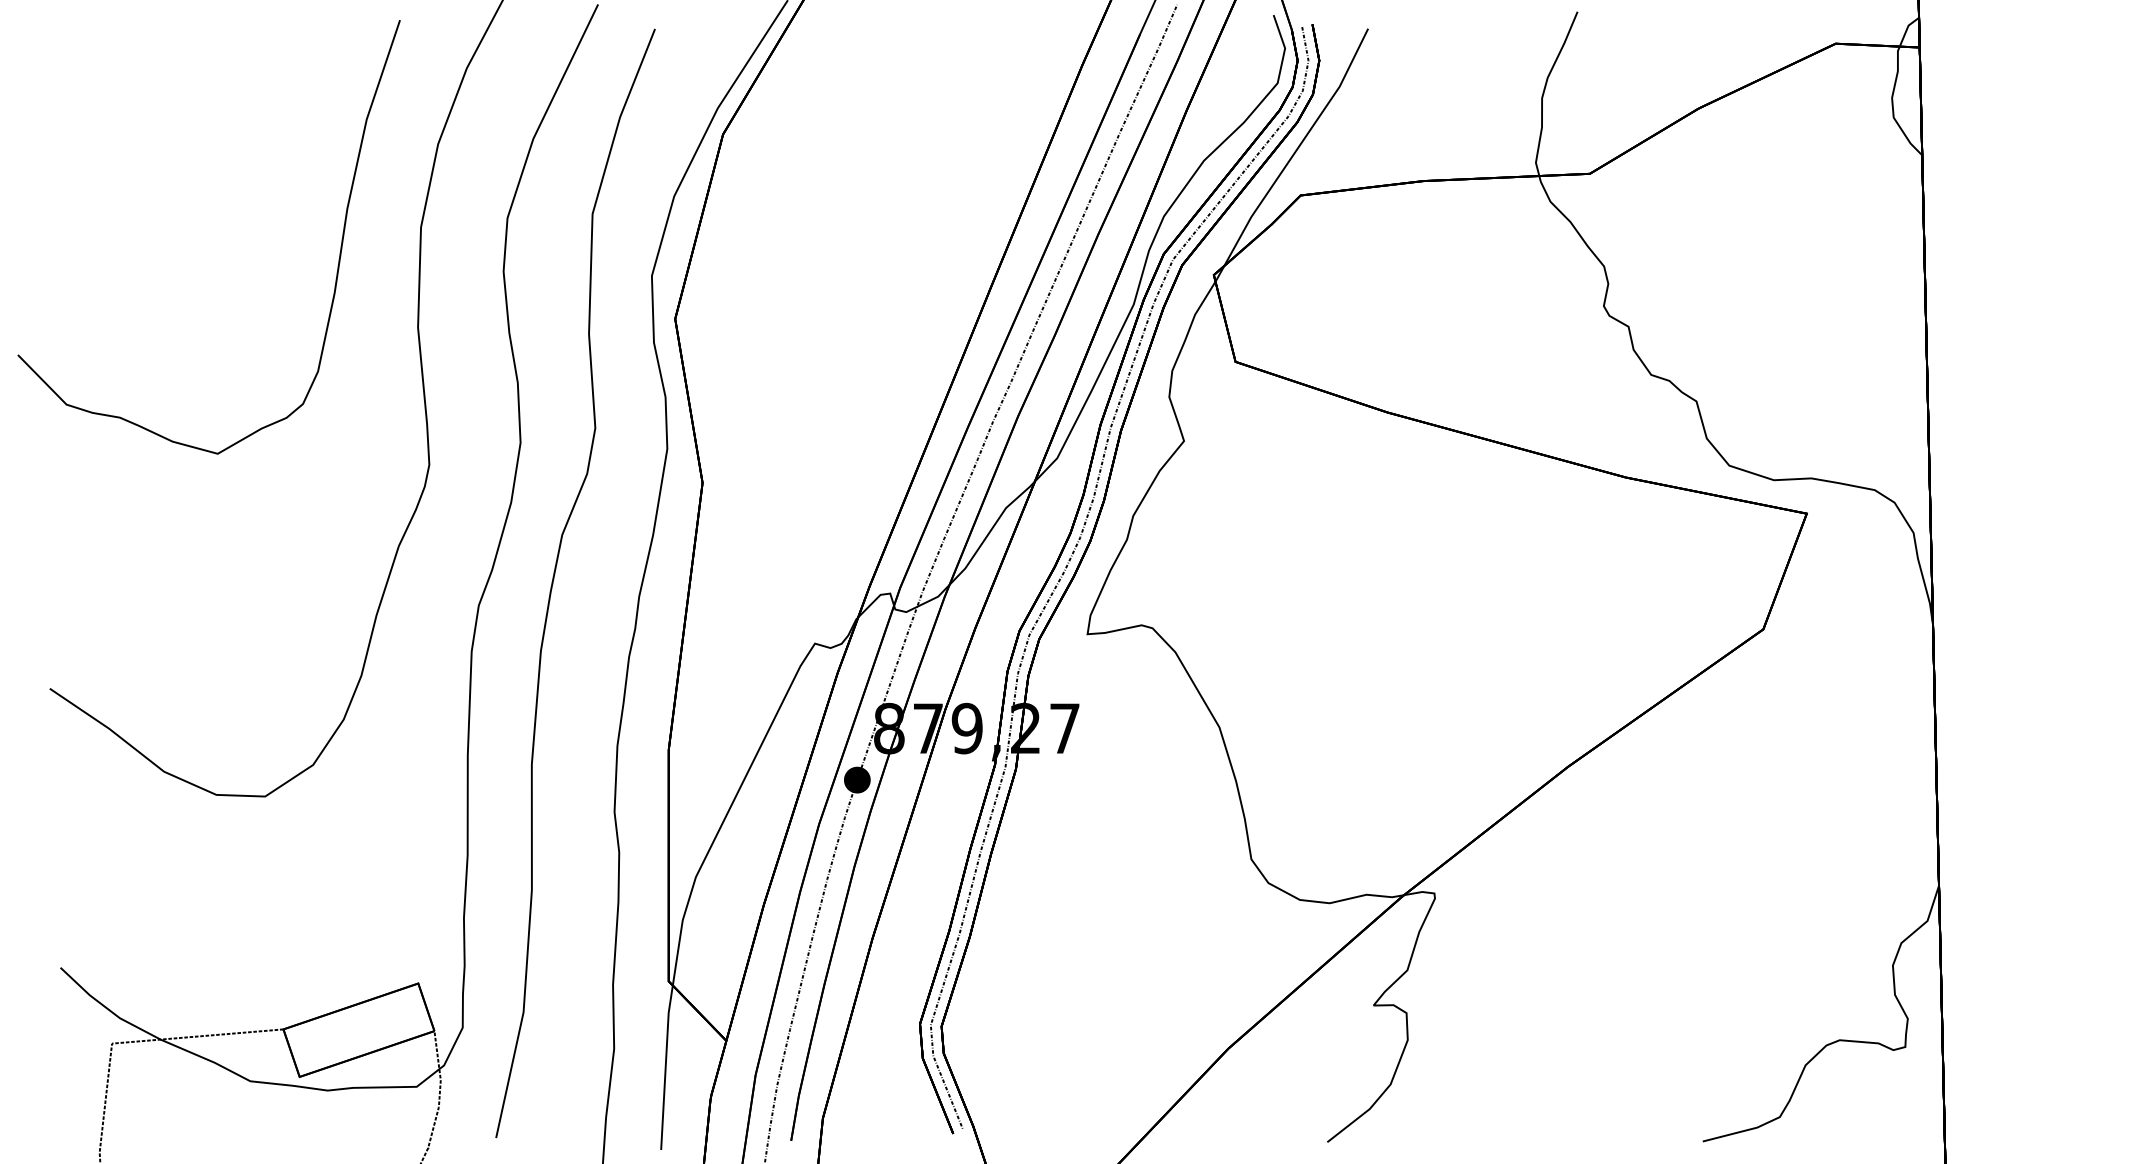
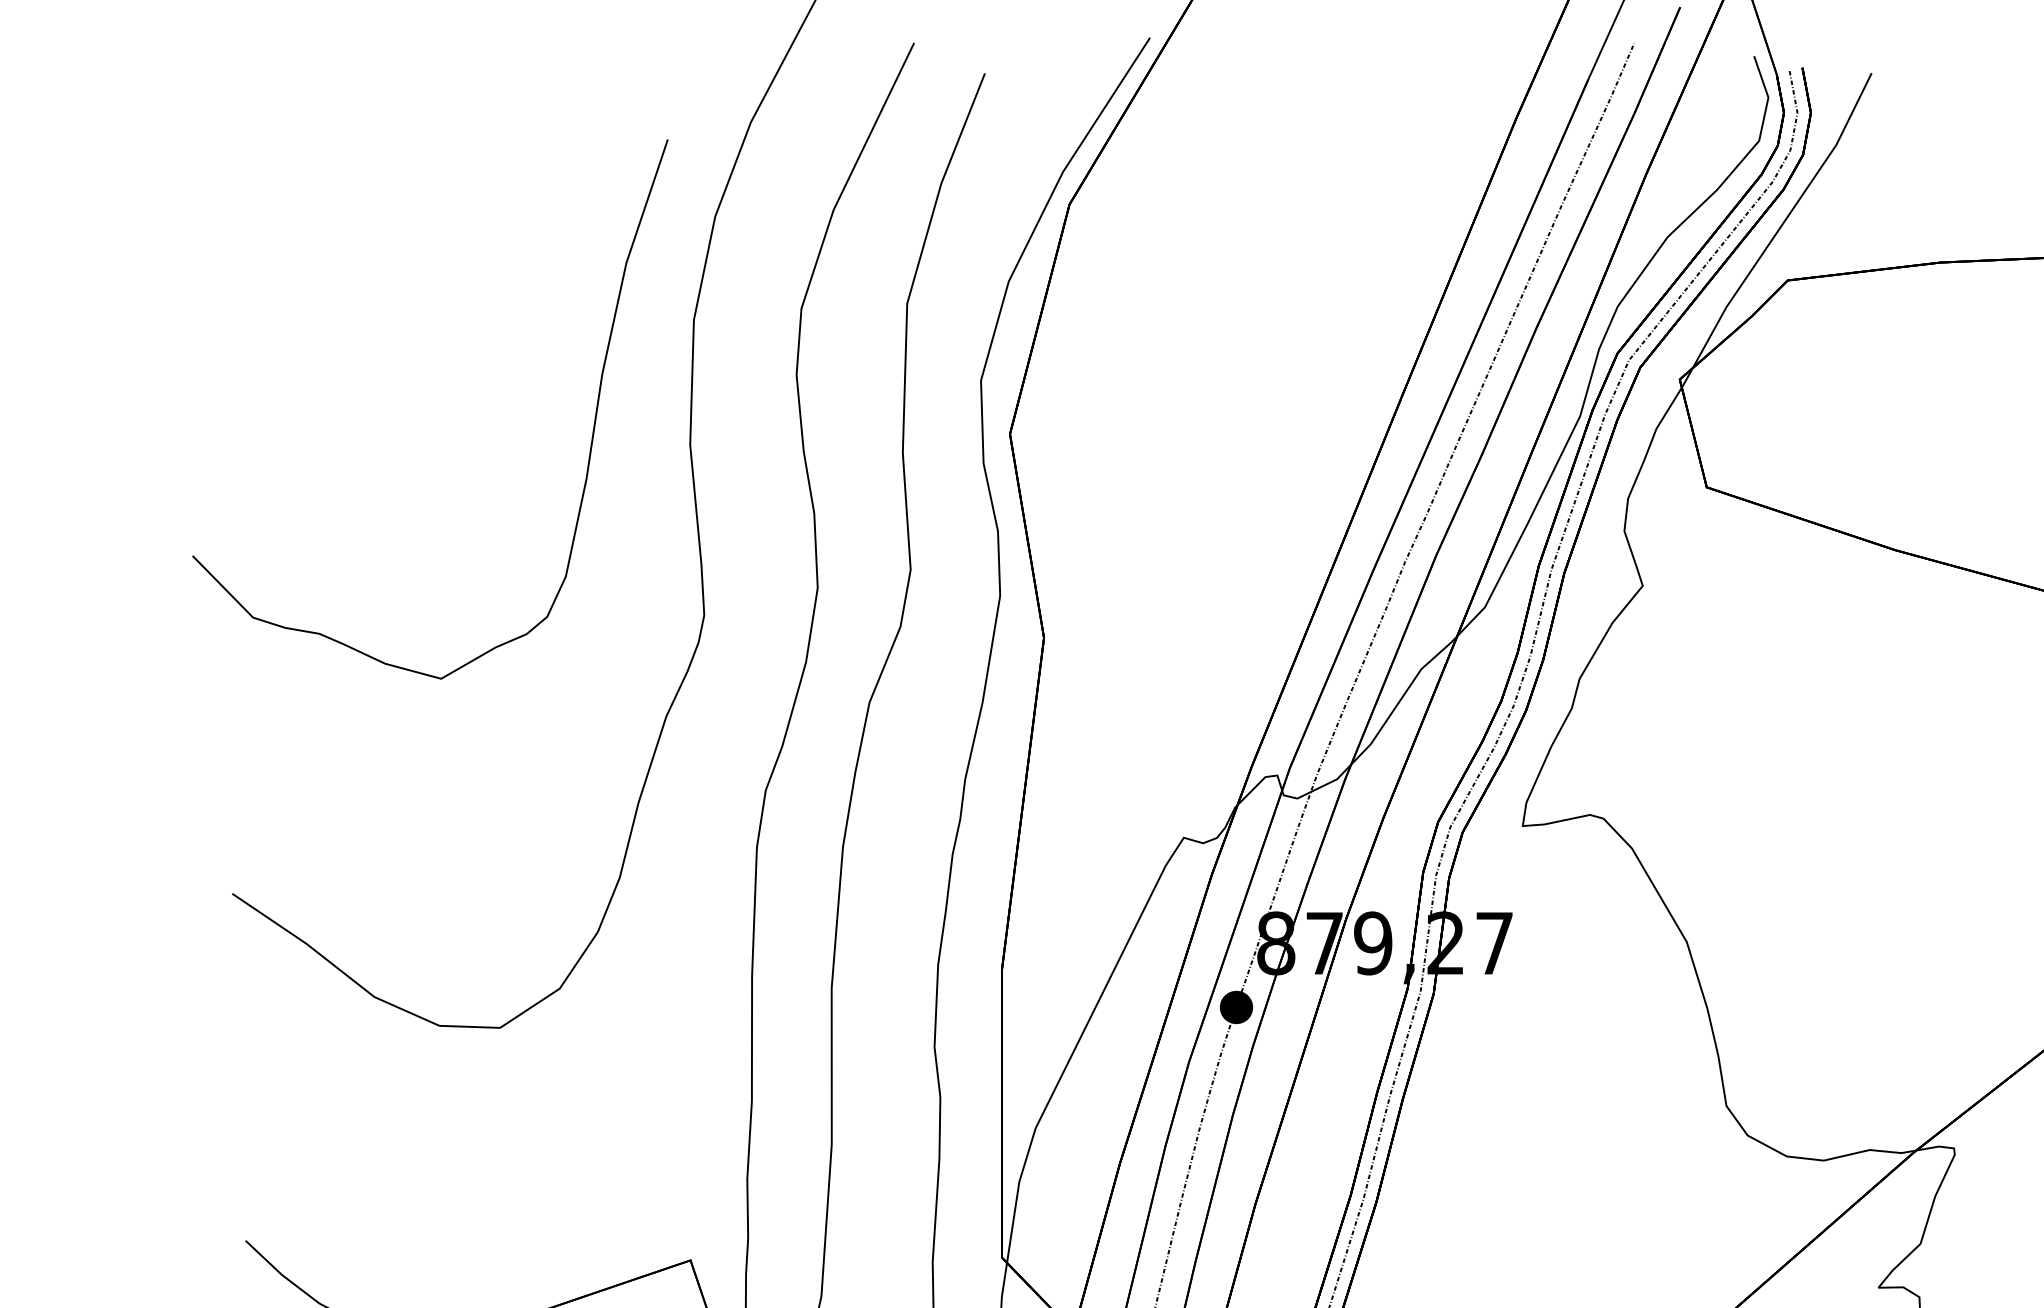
part: (338, 259) -> (591, 437), moved

